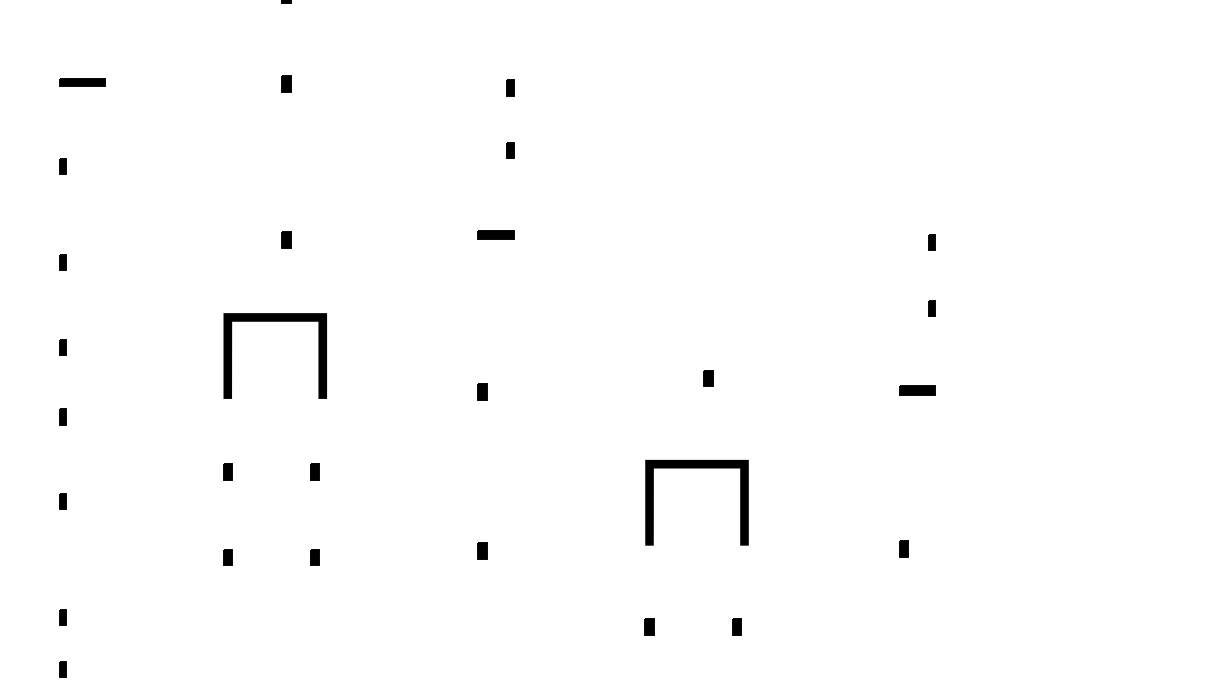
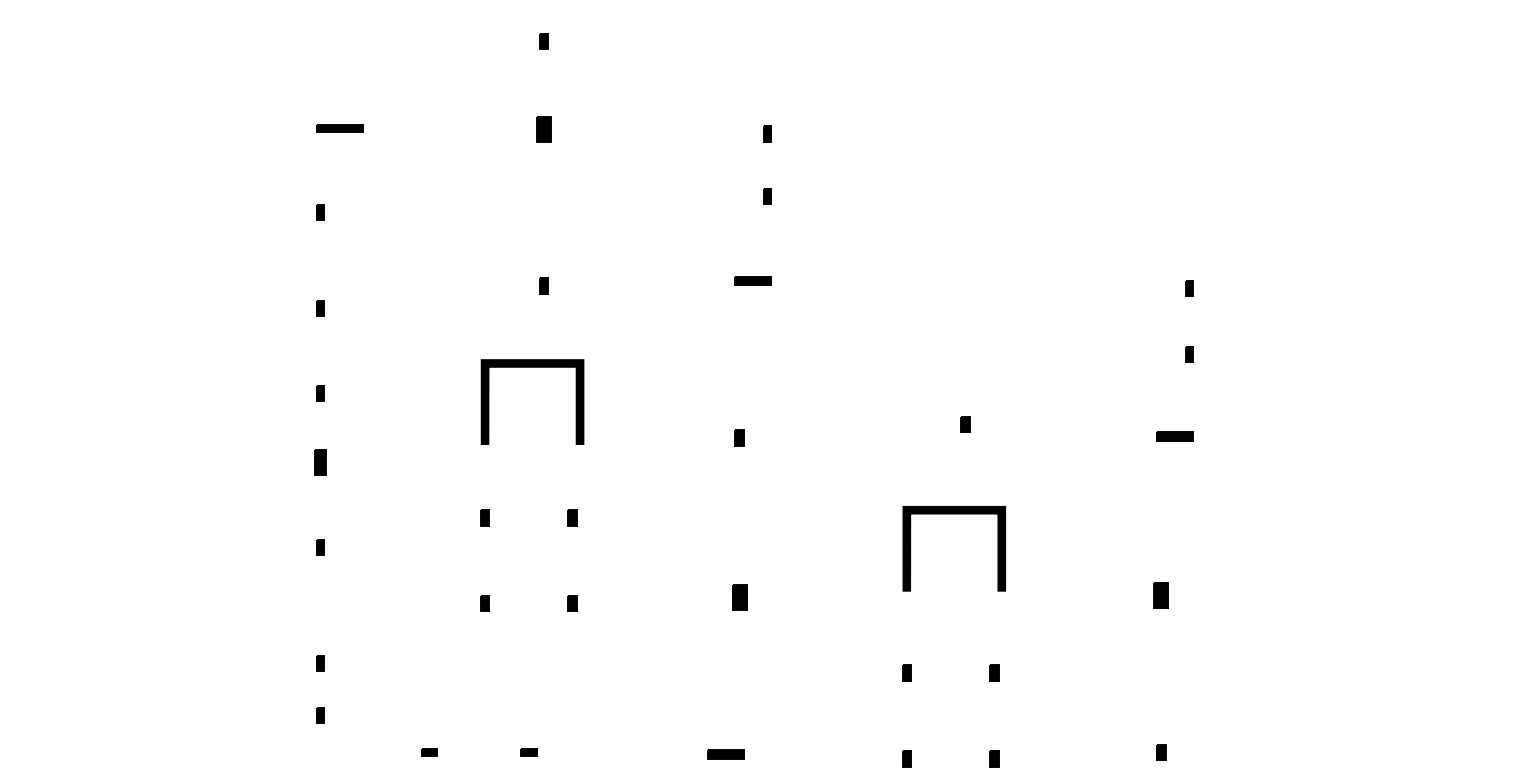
part: (286, 83) -> (543, 129), size x1.6
part: (63, 416) -> (320, 462), size x1.6
part: (904, 548) -> (1161, 594), size x1.6
part: (482, 550) -> (739, 596), size x1.6

